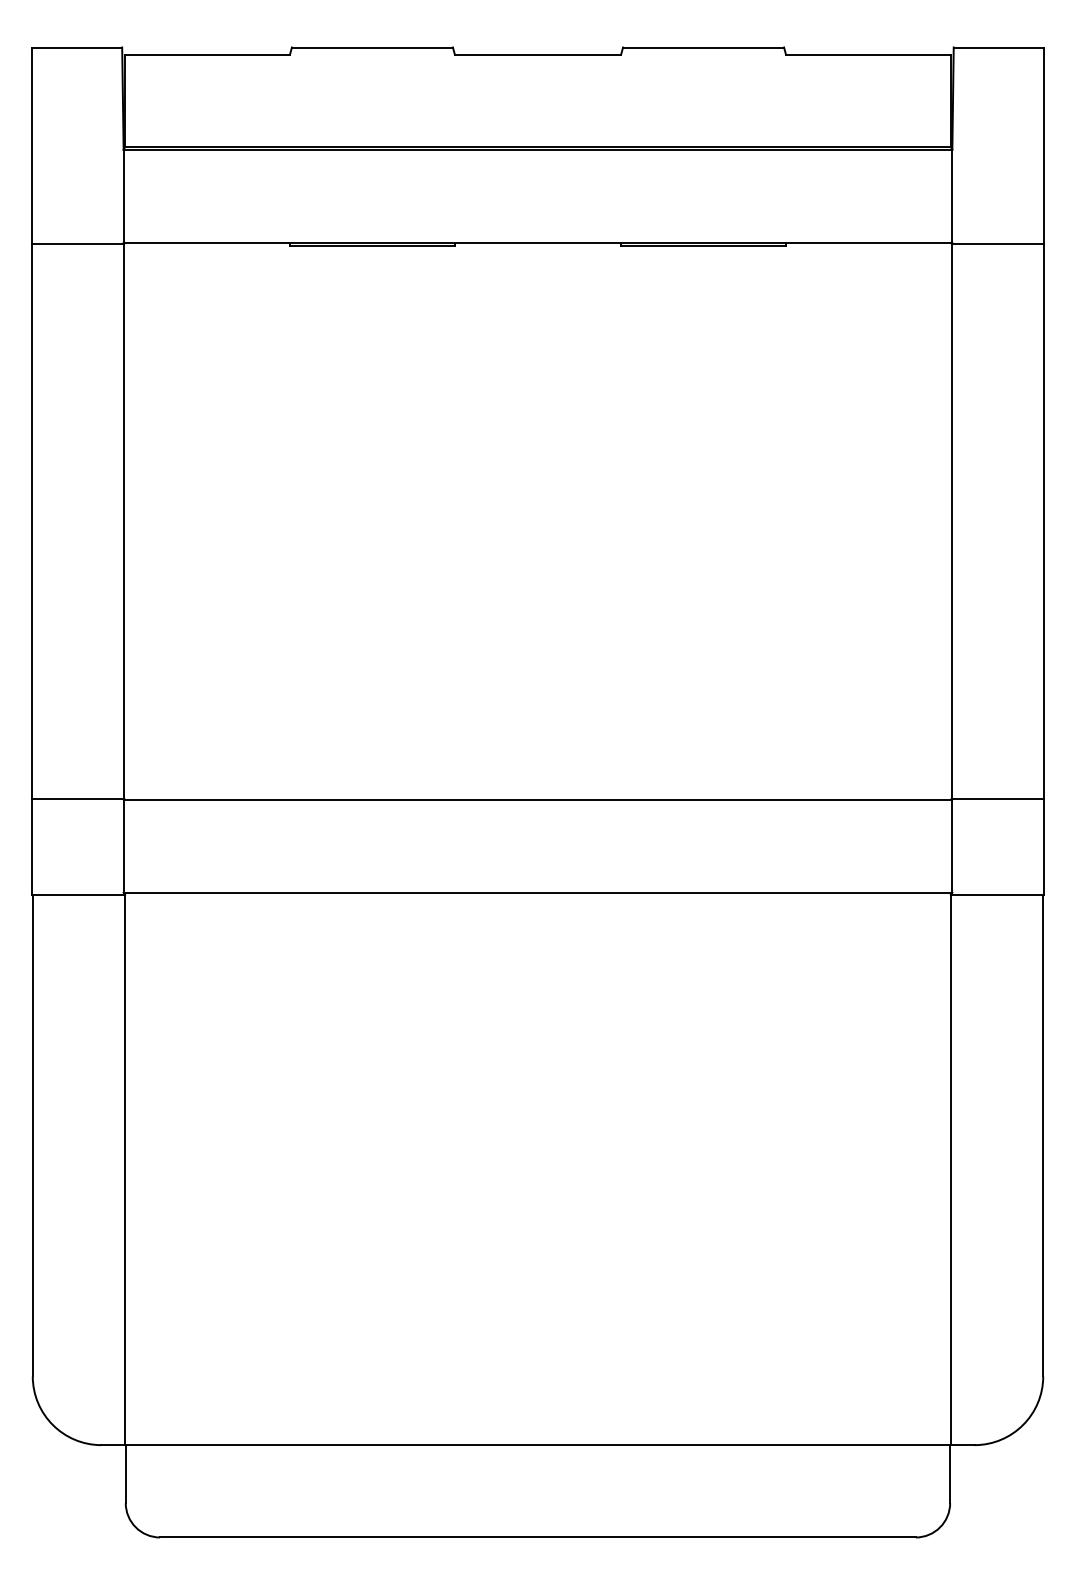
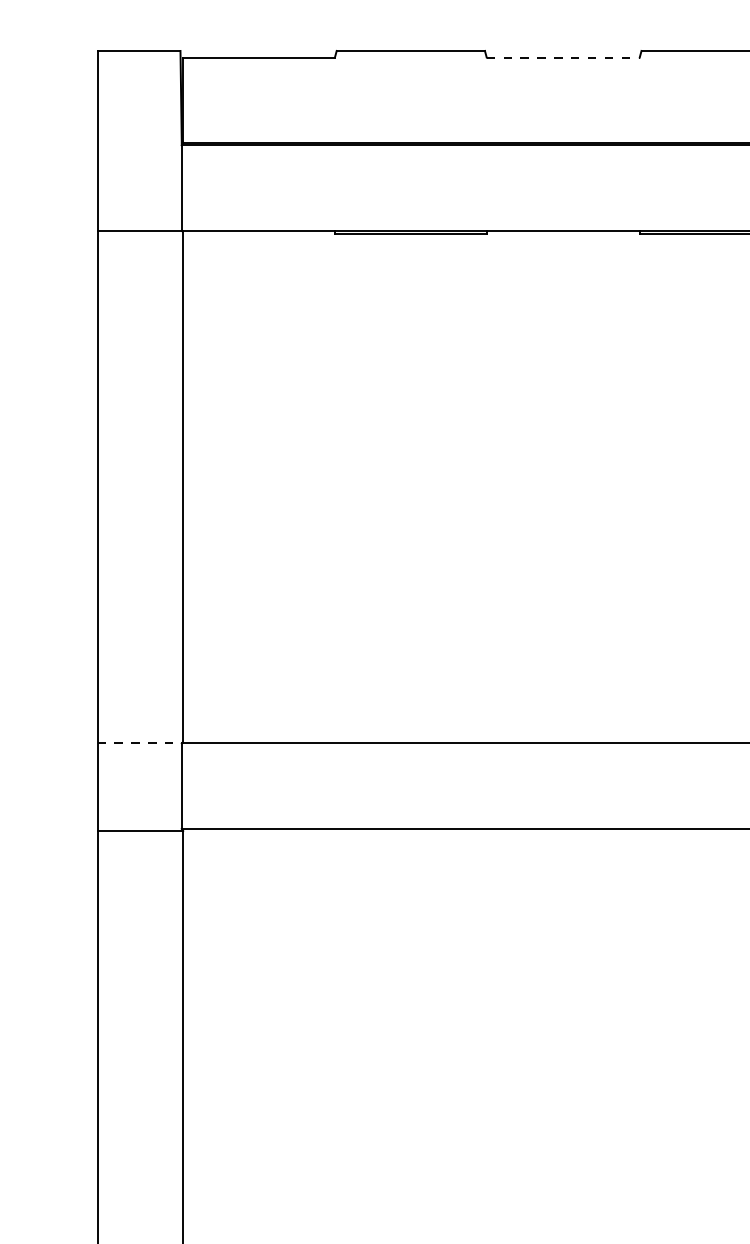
line: (538, 54) -> (563, 57), solid -> dashed
line: (78, 798) -> (140, 742), solid -> dashed

